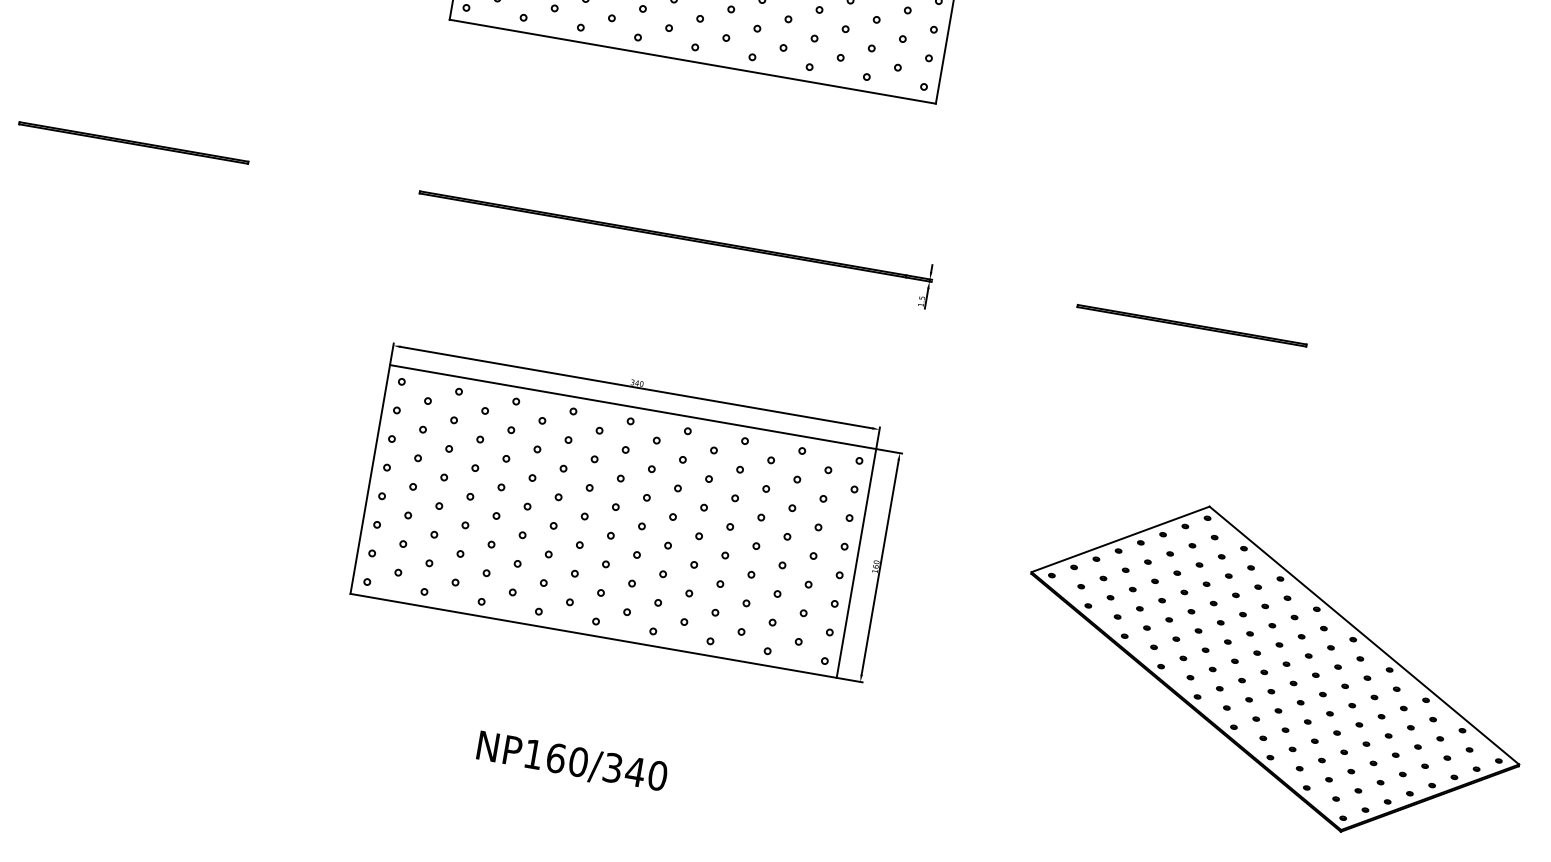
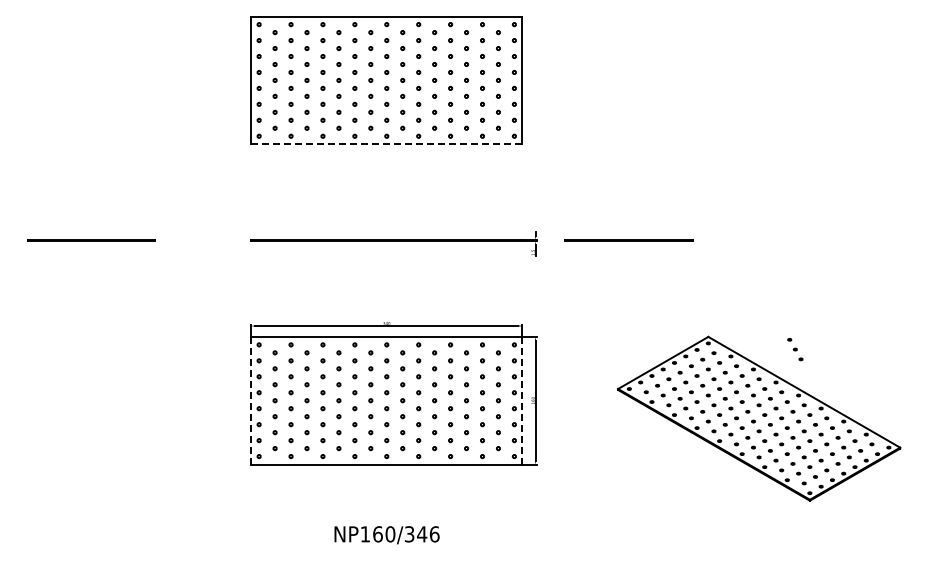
line: (692, 62) -> (386, 144), solid -> dashed
line: (1191, 325) -> (628, 240), moved
line: (370, 479) -> (251, 400), solid -> dashed
part: (1361, 556) -> (795, 349), added
line: (856, 563) -> (522, 400), solid -> dashed
text: (657, 776) -> (434, 534), NP160/340 -> NP160/346

